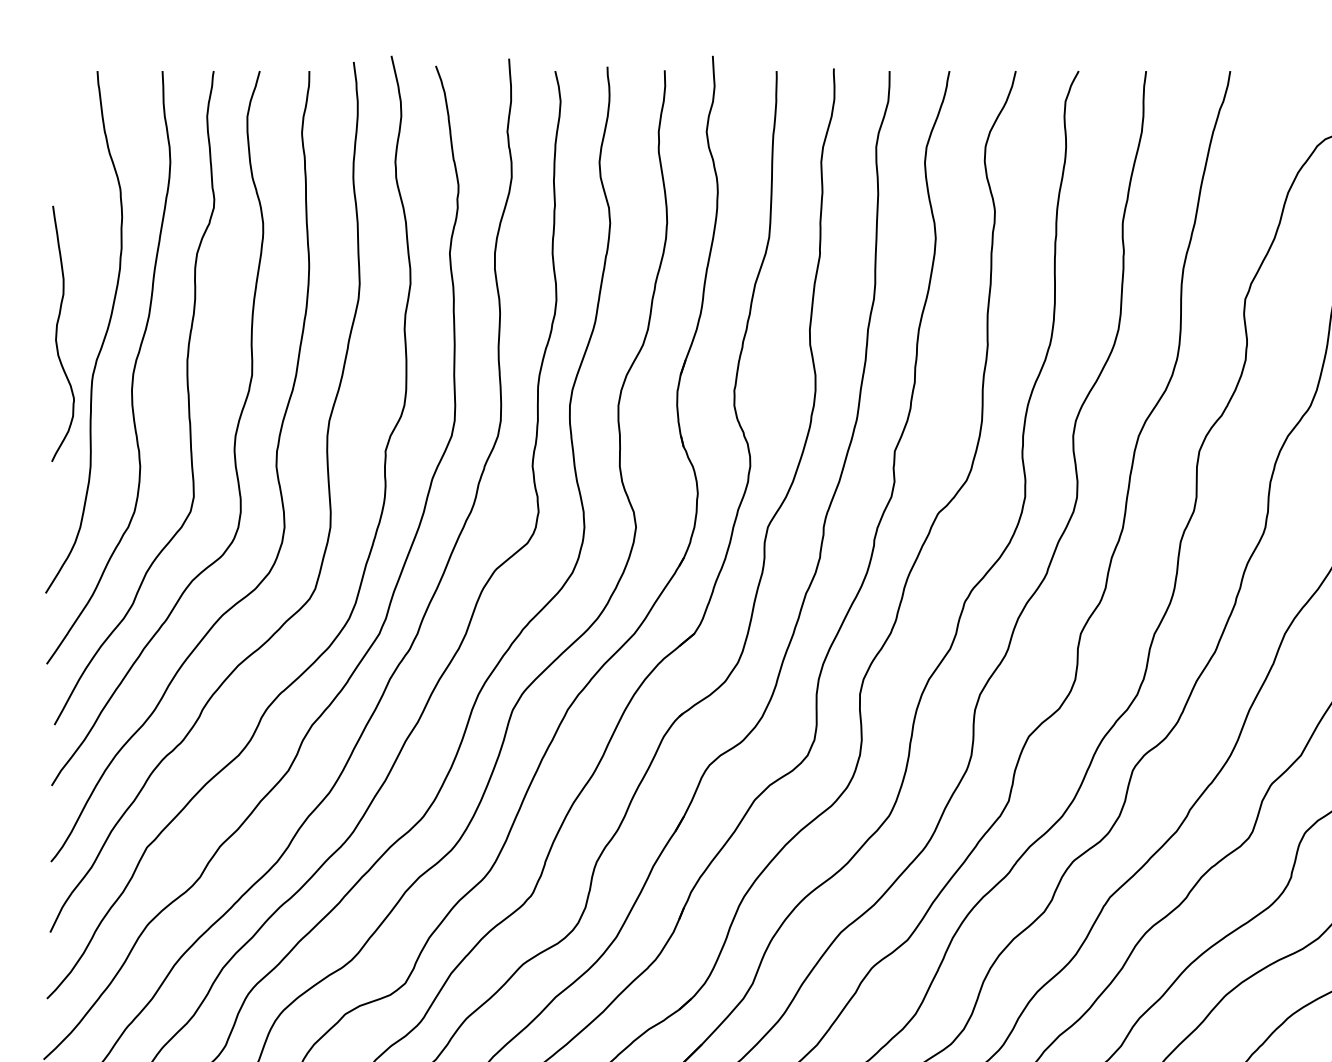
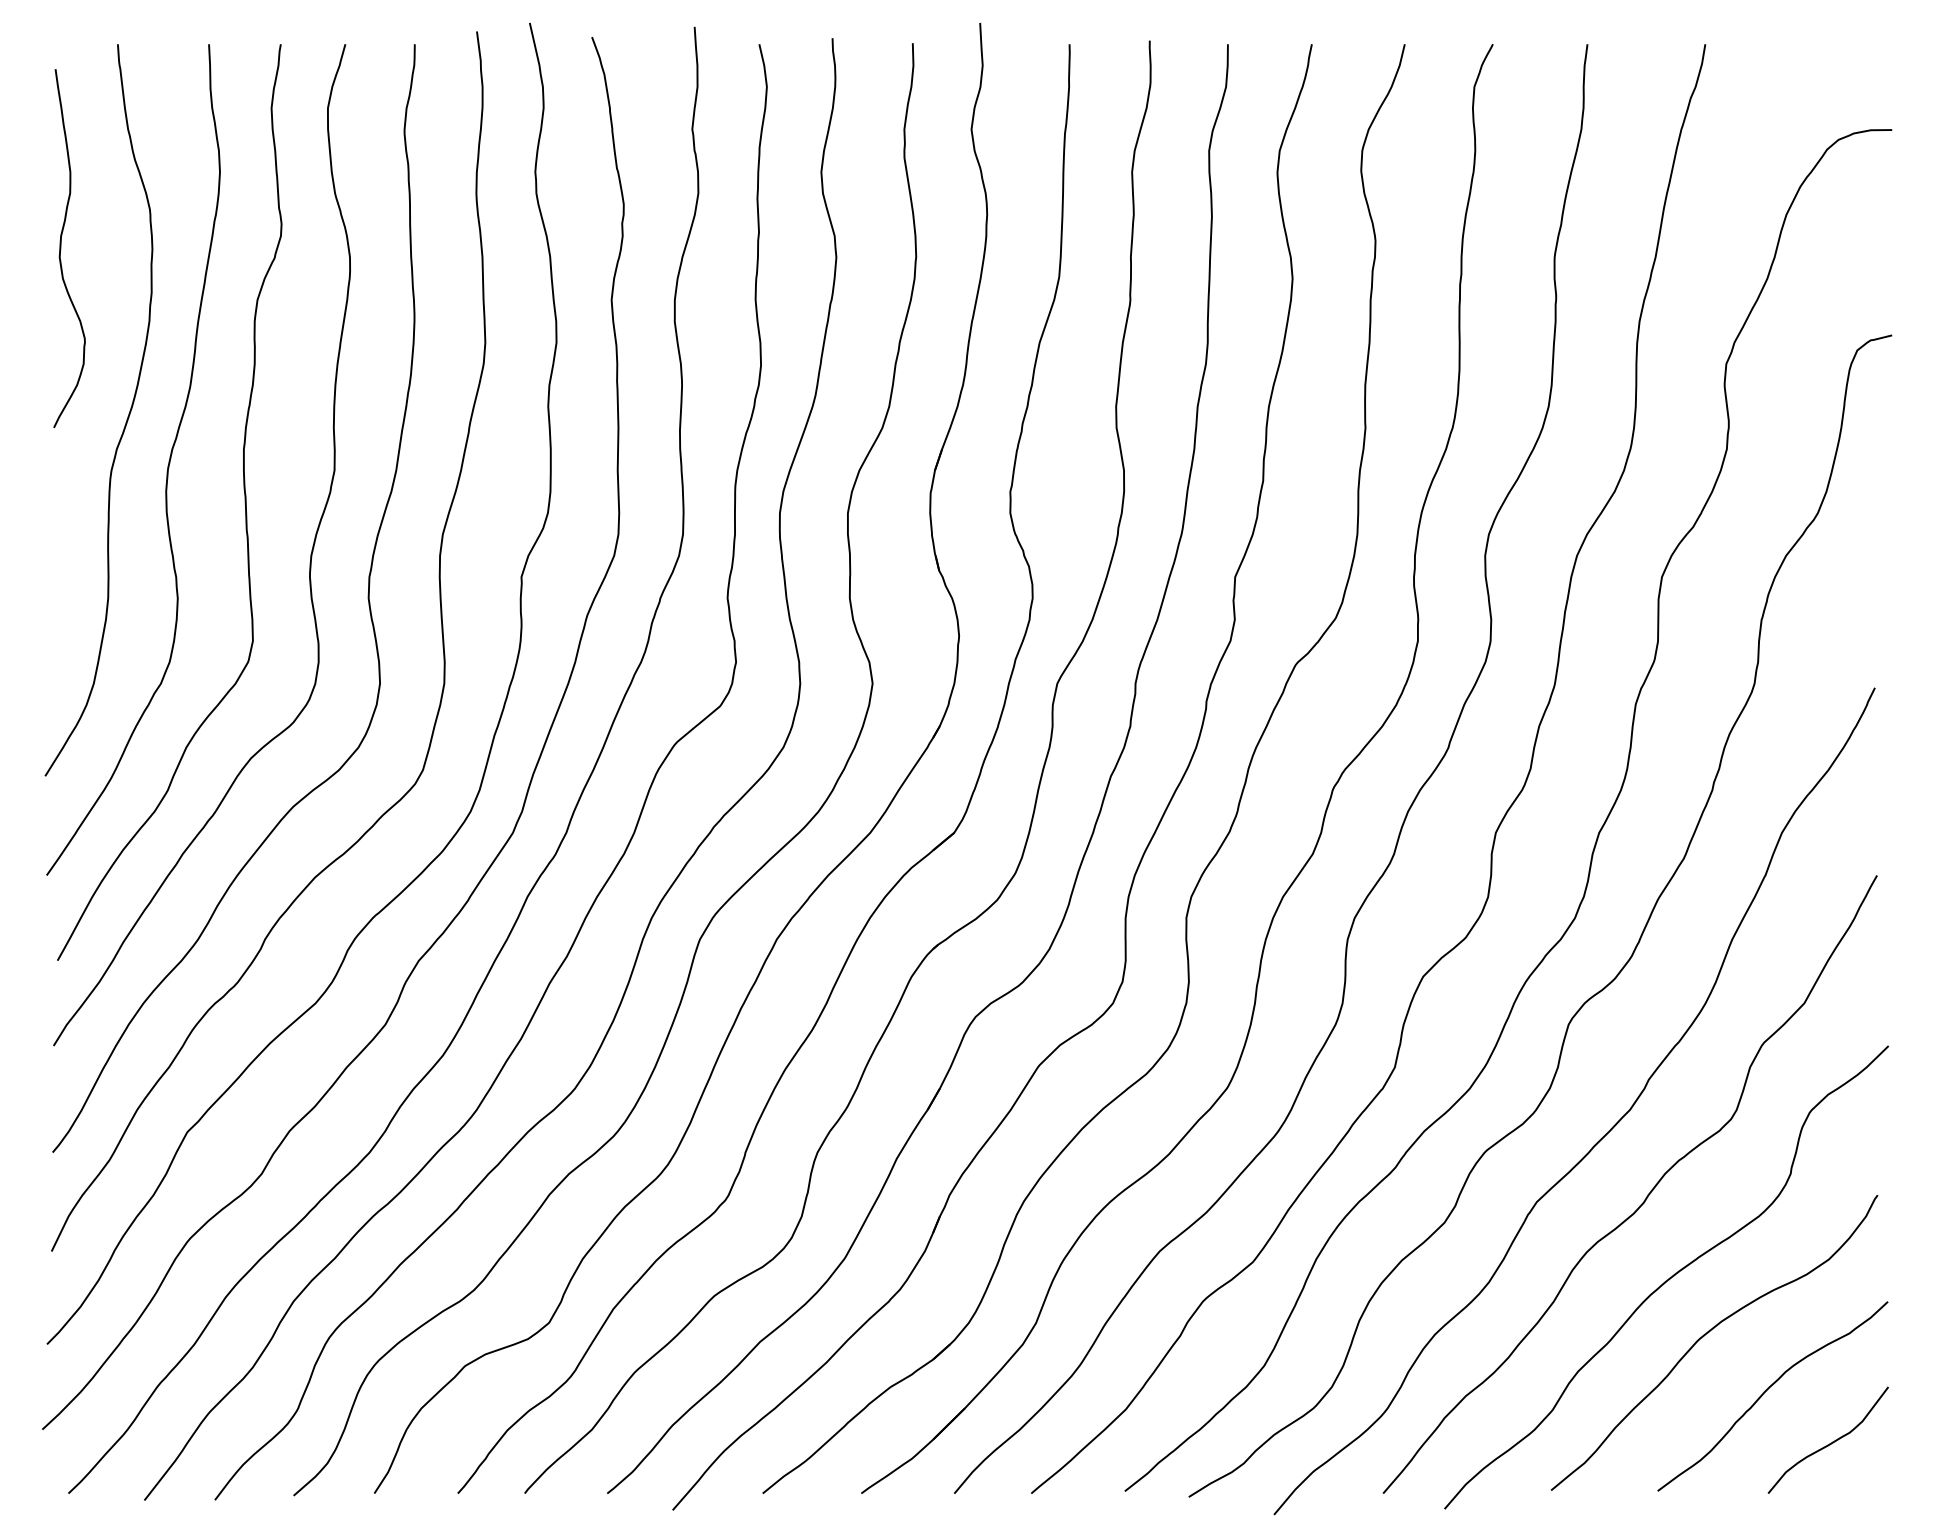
curve: (57, 333) -> (61, 248), moved

